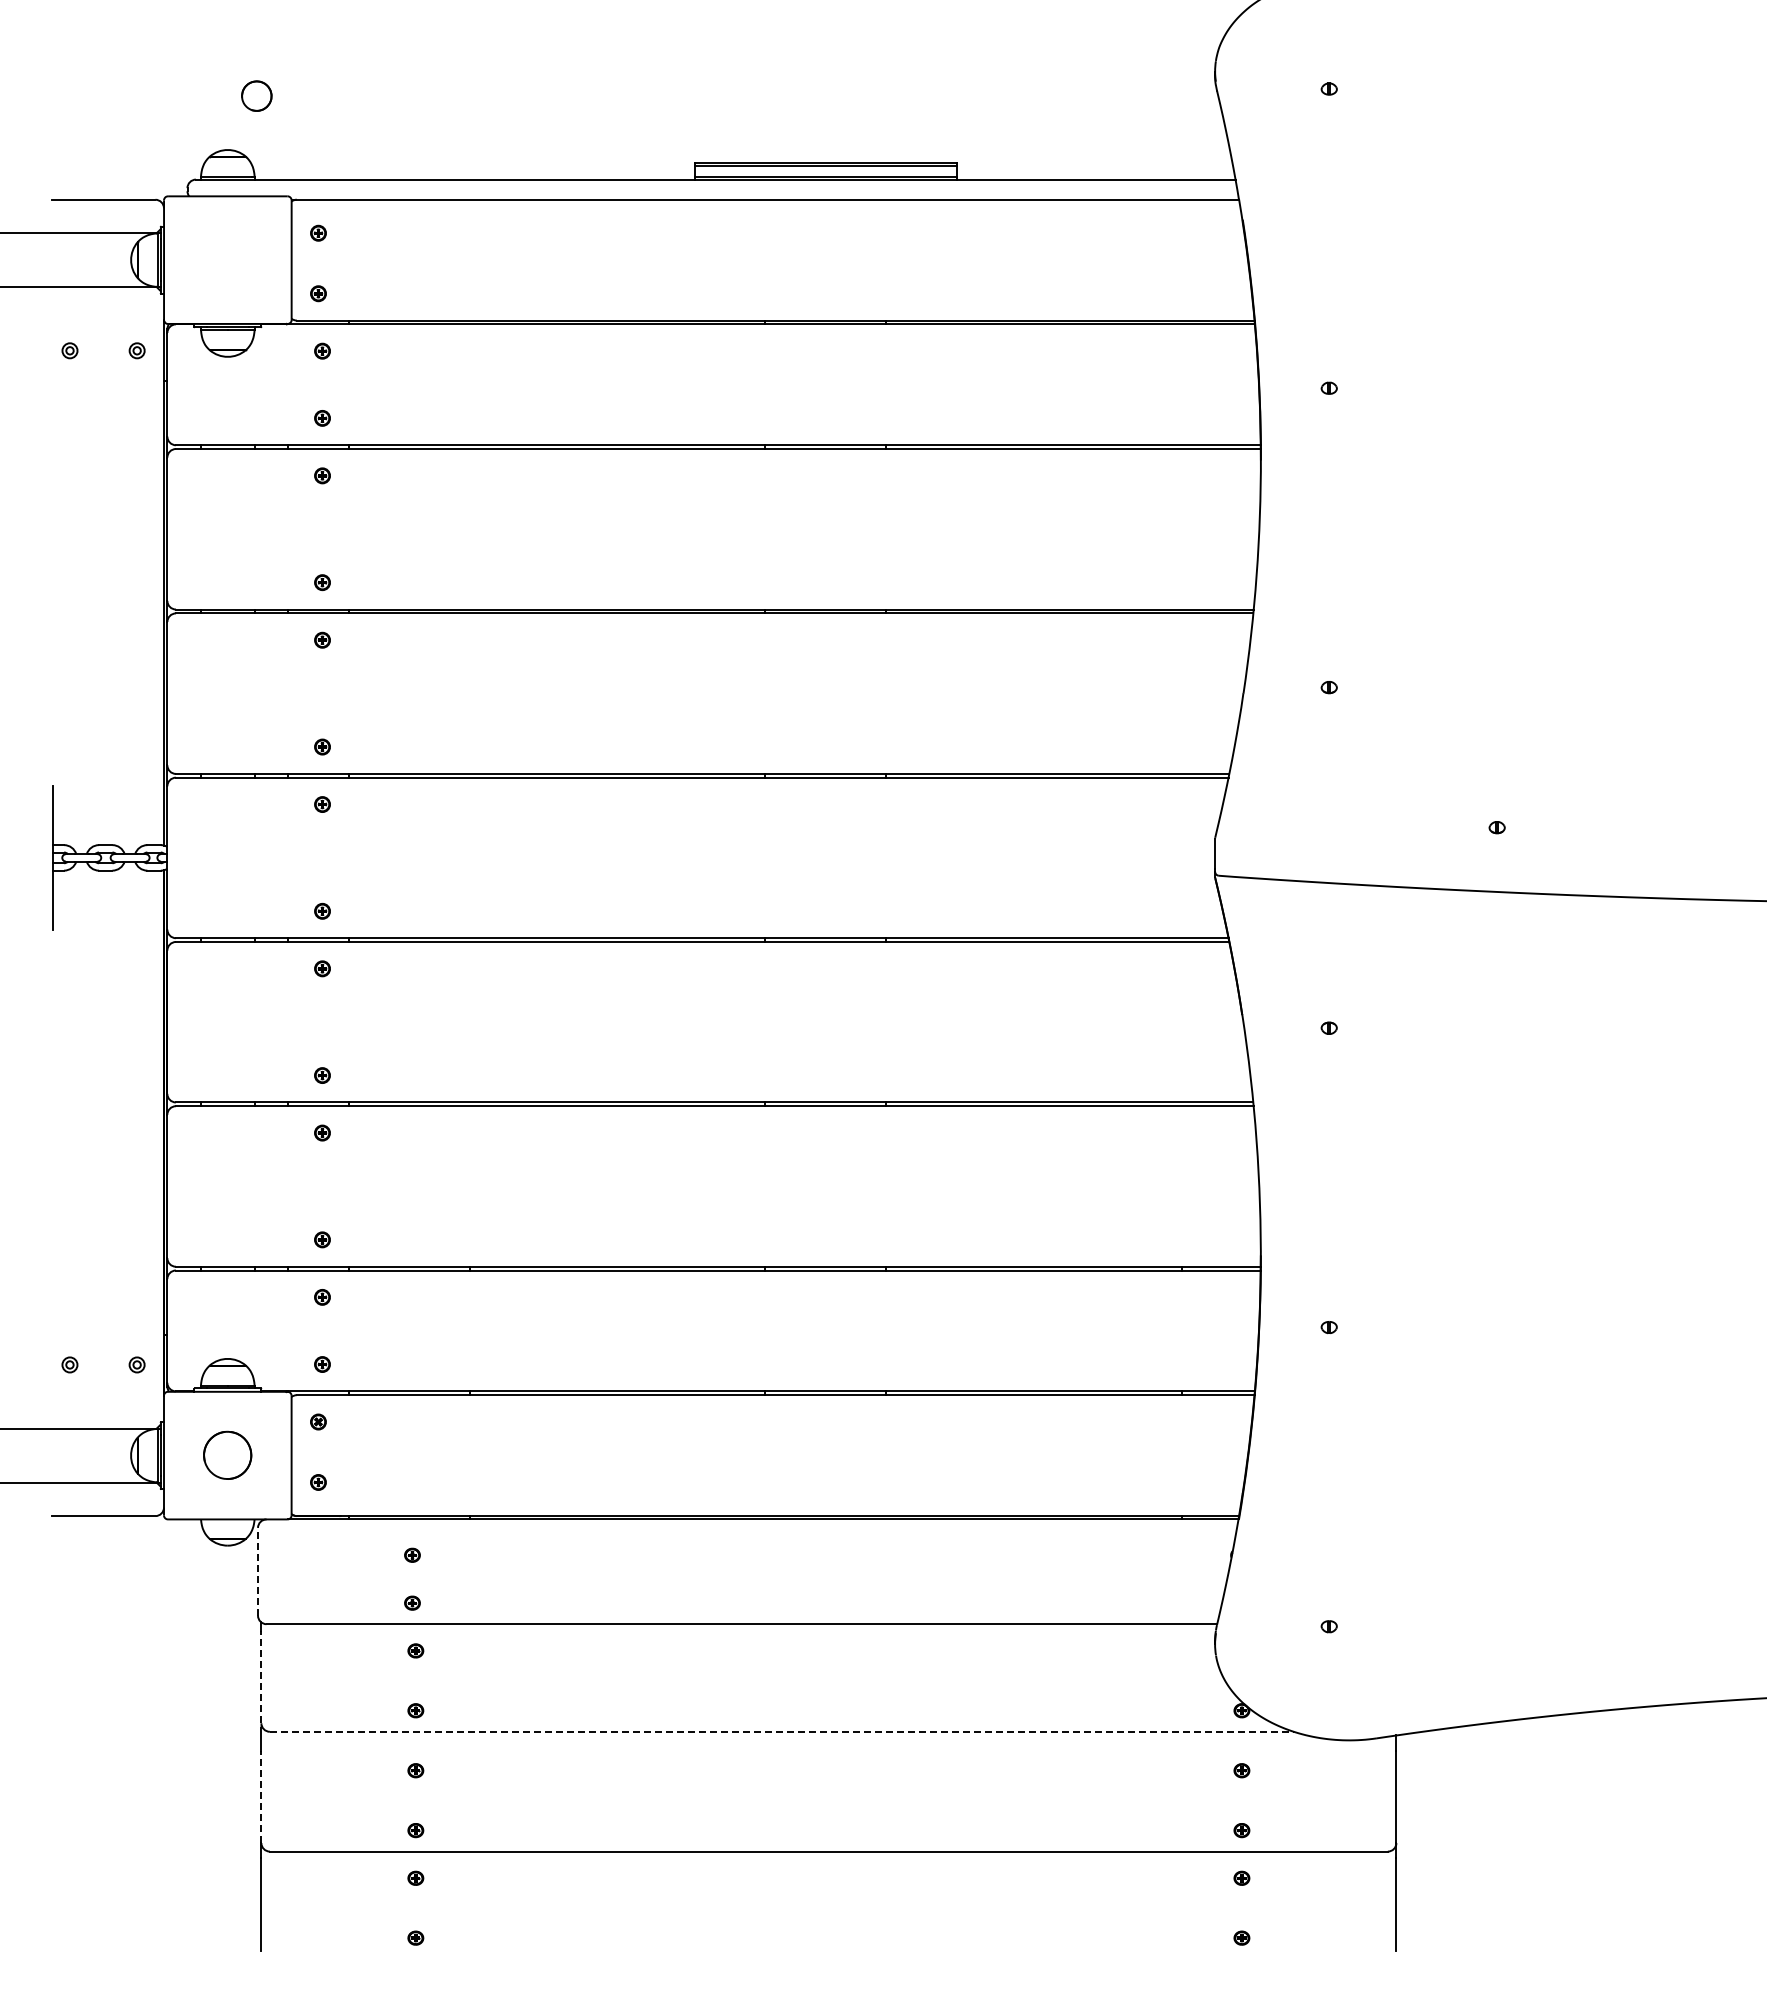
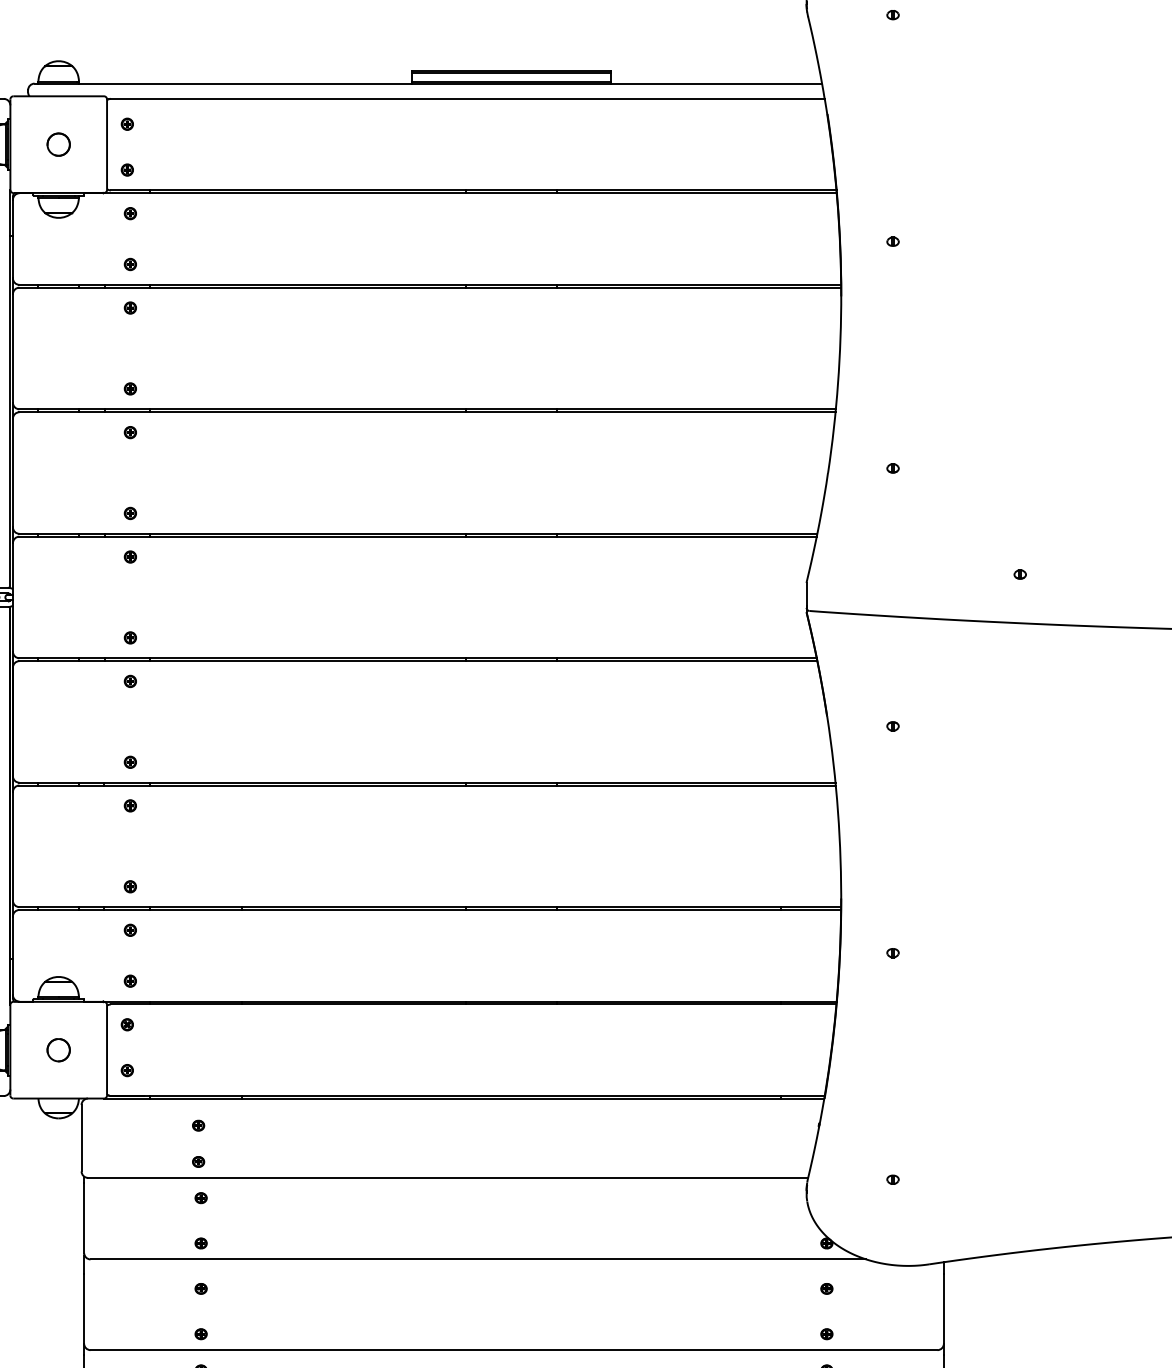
part: (256, 95) -> (58, 144), moved
part: (227, 1455) -> (58, 1050), size x0.62
line: (258, 1571) -> (81, 1137), dashed -> solid
line: (261, 1676) -> (84, 1217), dashed -> solid
line: (782, 1731) -> (478, 1259), dashed -> solid
line: (261, 1796) -> (84, 1308), dashed -> solid

